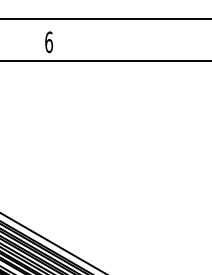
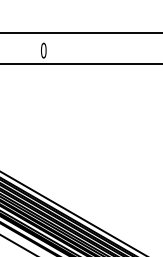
text: (48, 42) -> (43, 50), 6 -> 0

